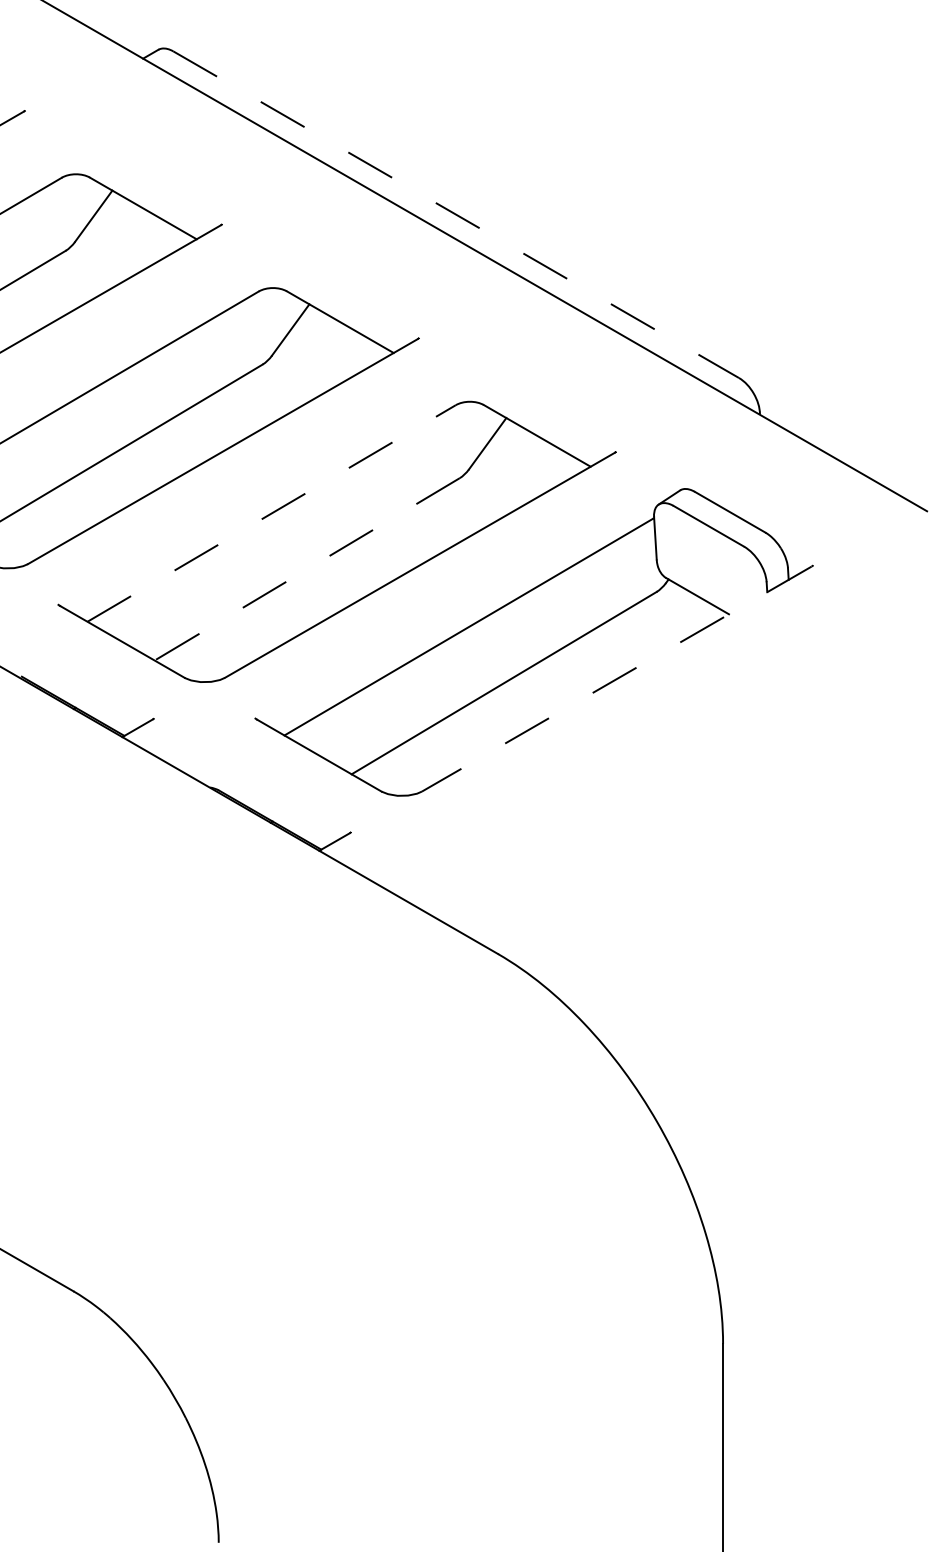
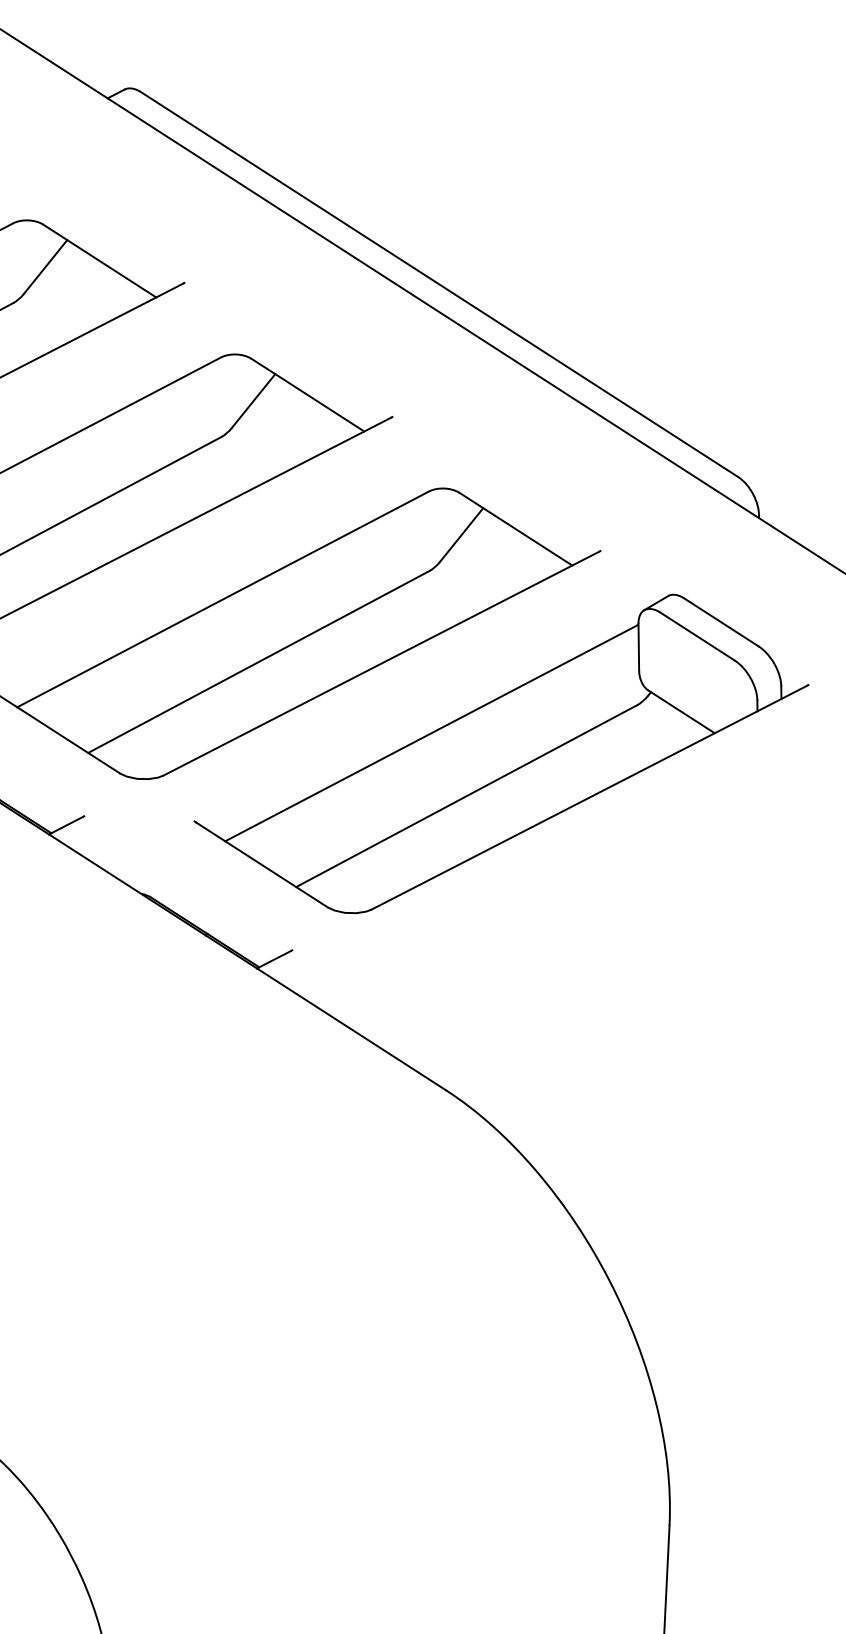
line: (456, 214) -> (439, 284), dashed -> solid
line: (271, 513) -> (222, 599), dashed -> solid
line: (307, 569) -> (259, 662), dashed -> solid
line: (616, 679) -> (589, 798), dashed -> solid

